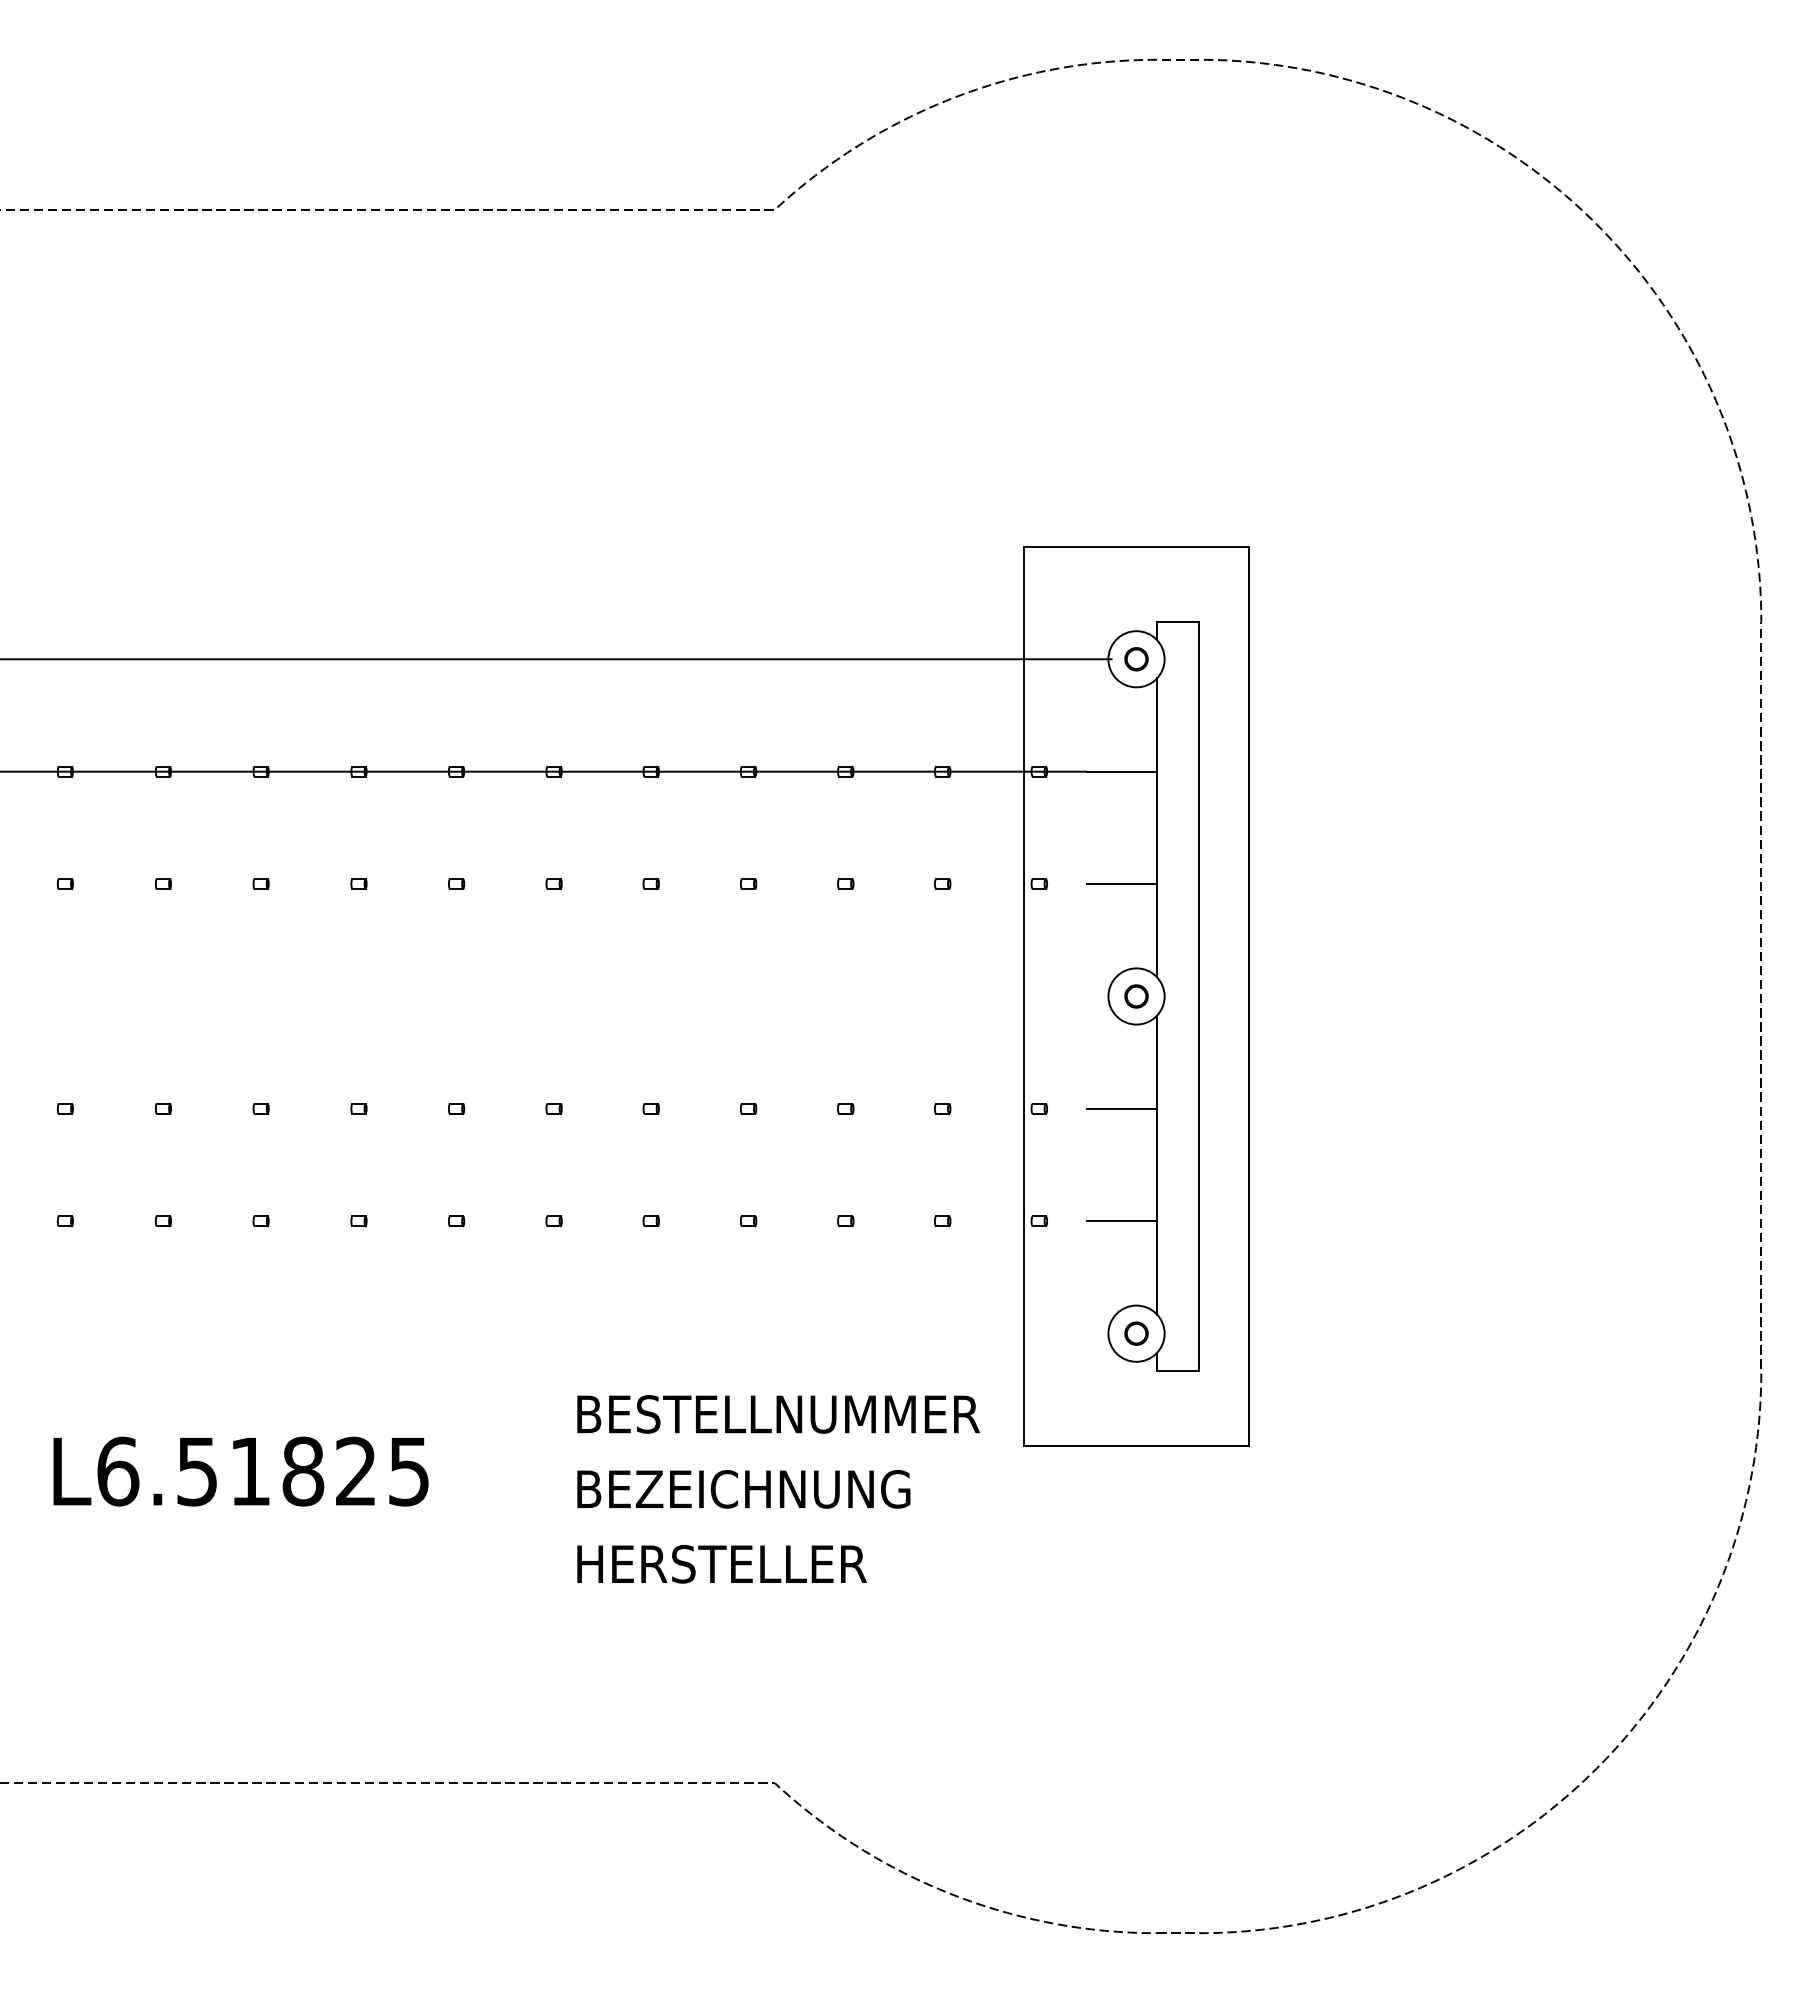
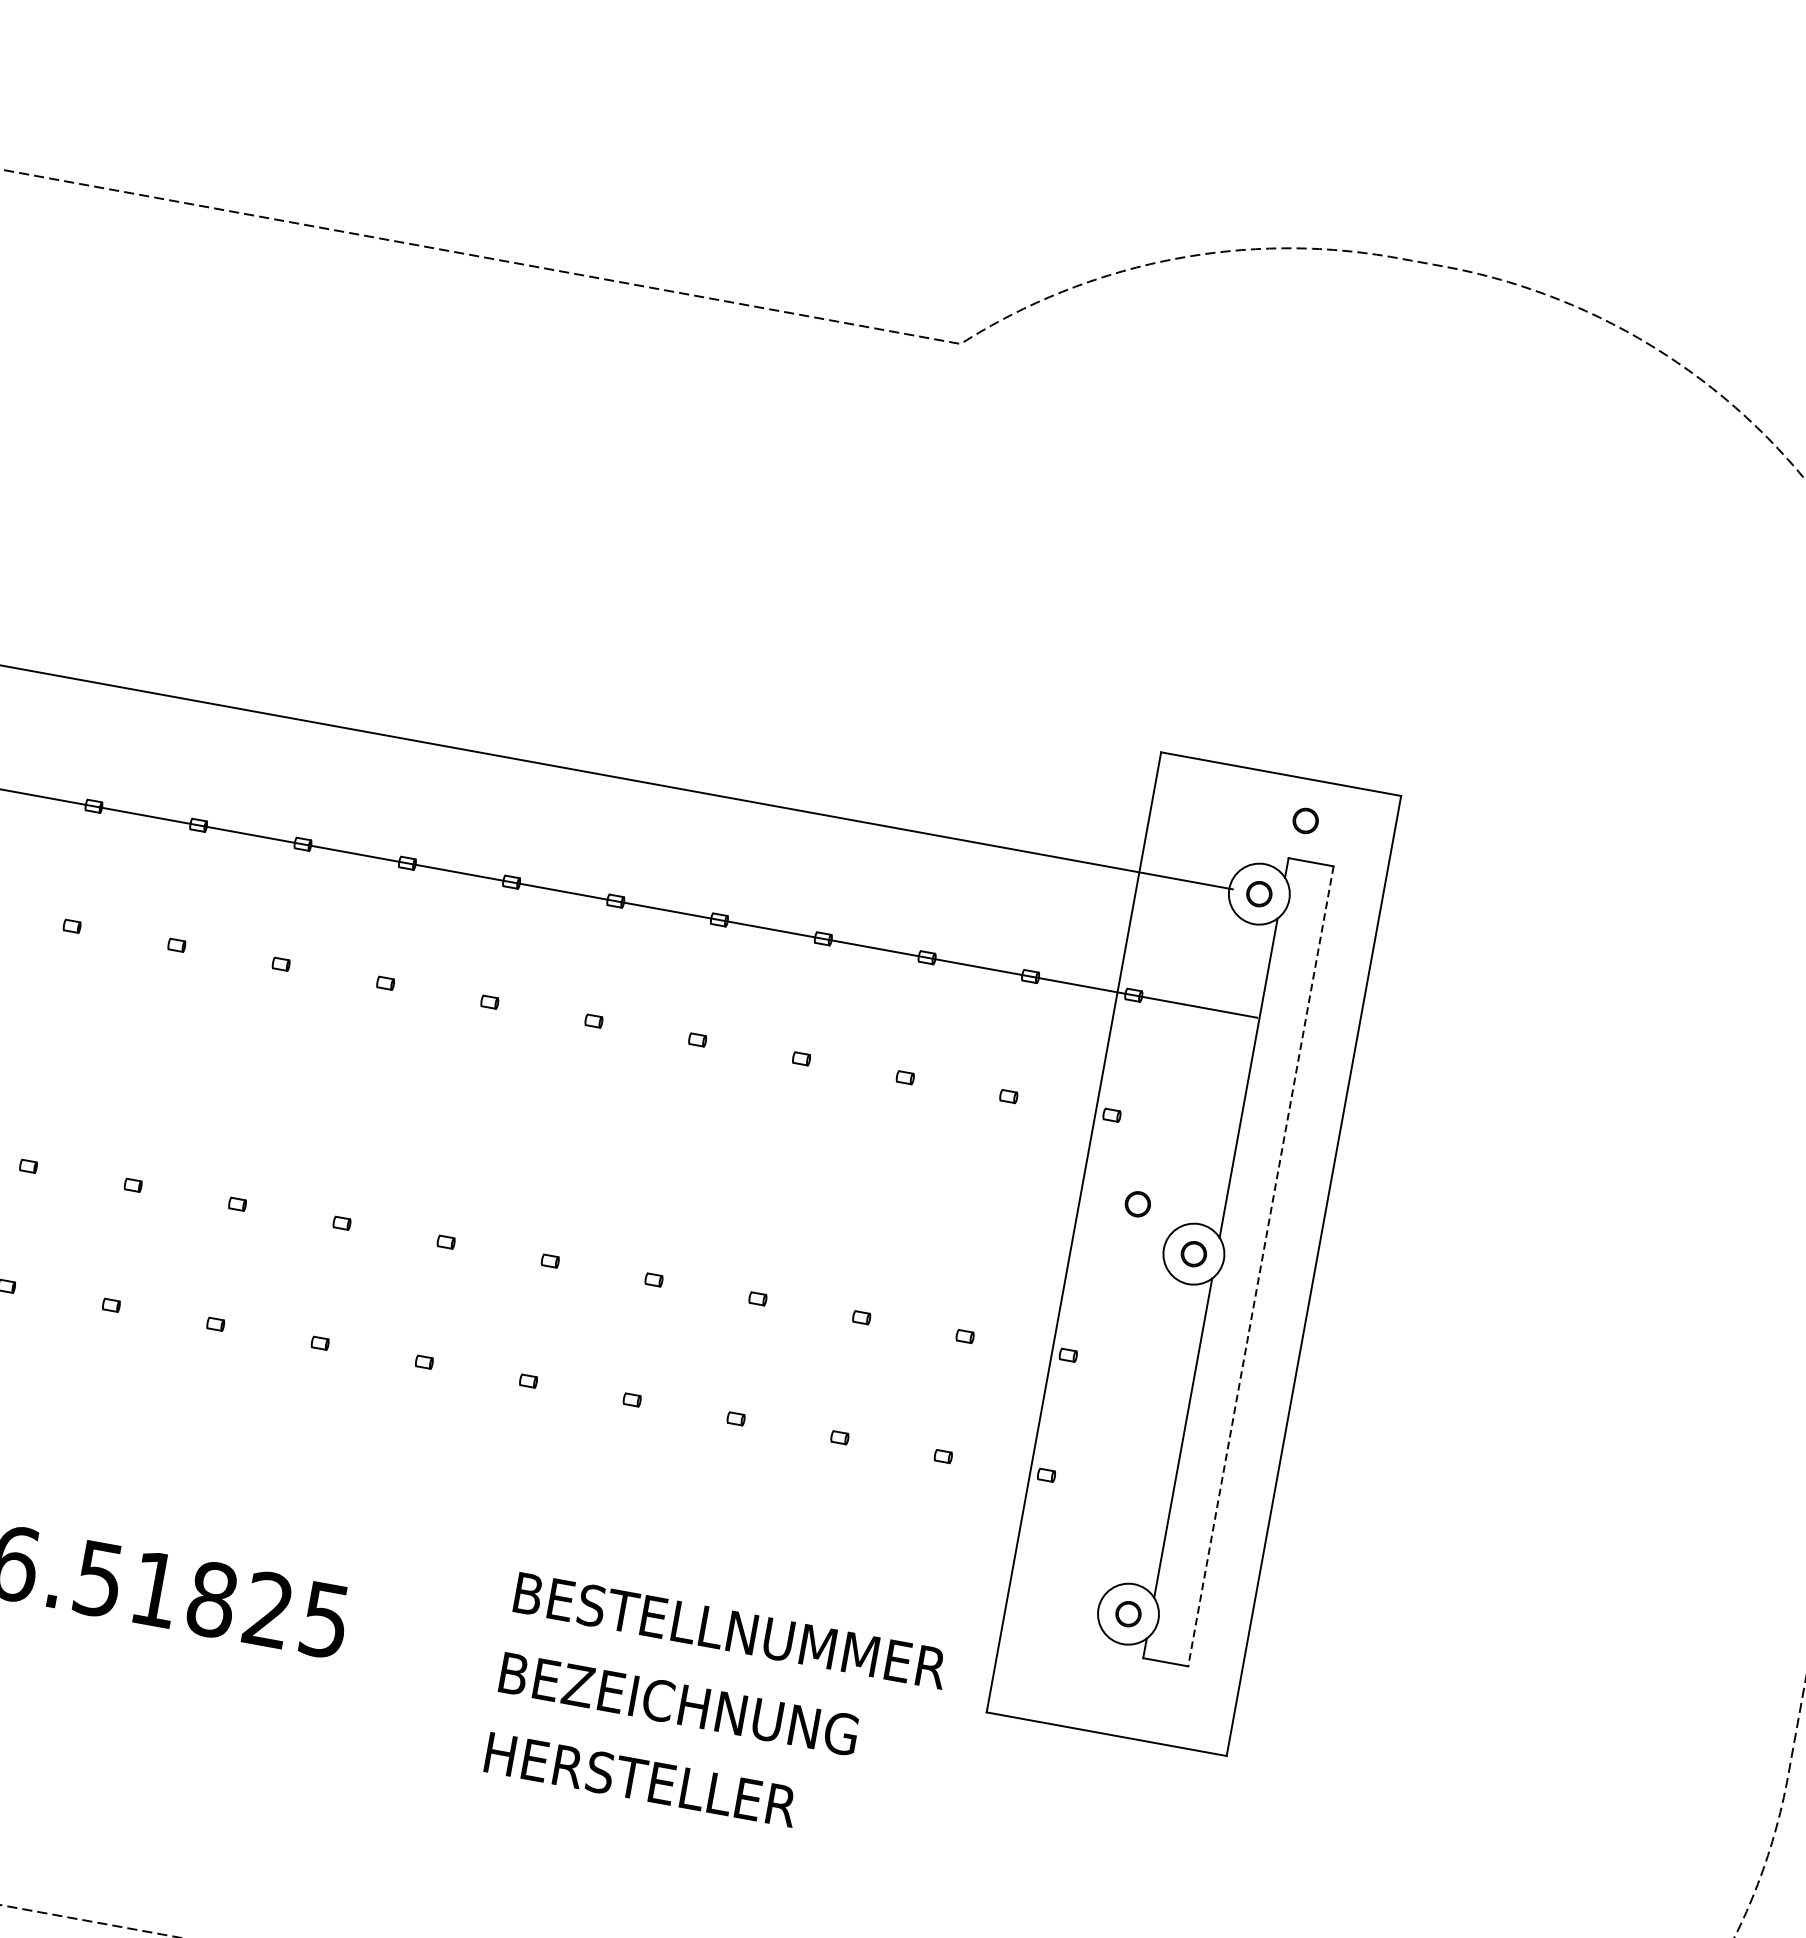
circle: (1166, 585) -> (1305, 821), added
line: (1120, 884) -> (1198, 1131), removed
circle: (1077, 960) -> (1137, 1204), added
line: (1199, 996) -> (1261, 1266), solid -> dashed
line: (1120, 1108) -> (1155, 1370), removed
line: (1120, 1221) -> (1133, 1491), removed

